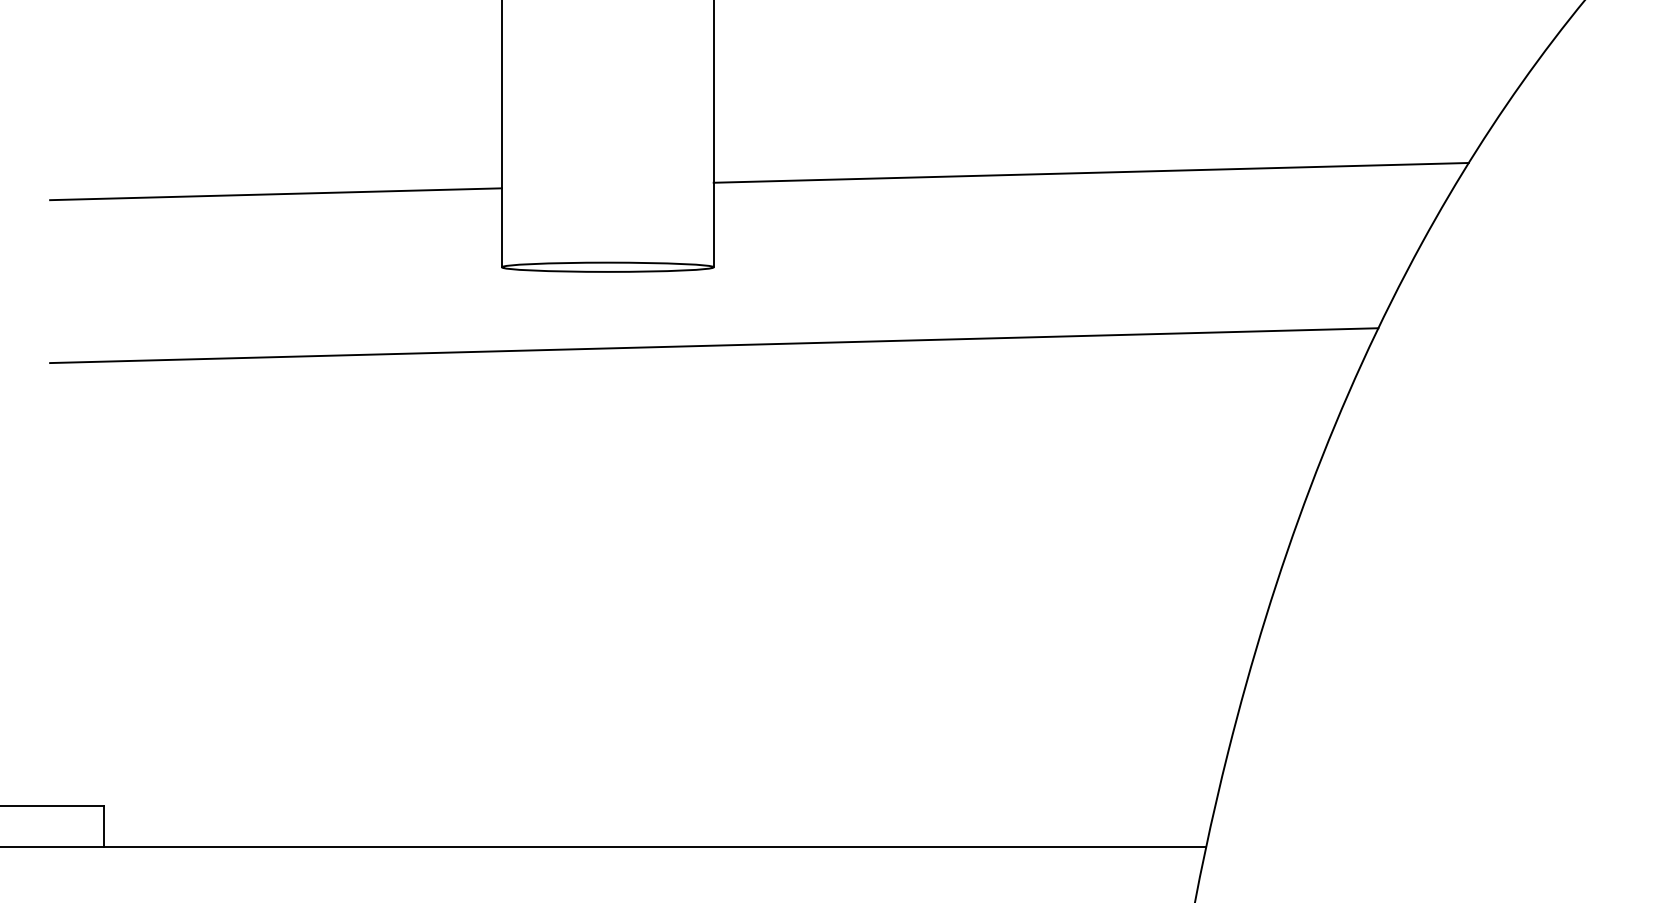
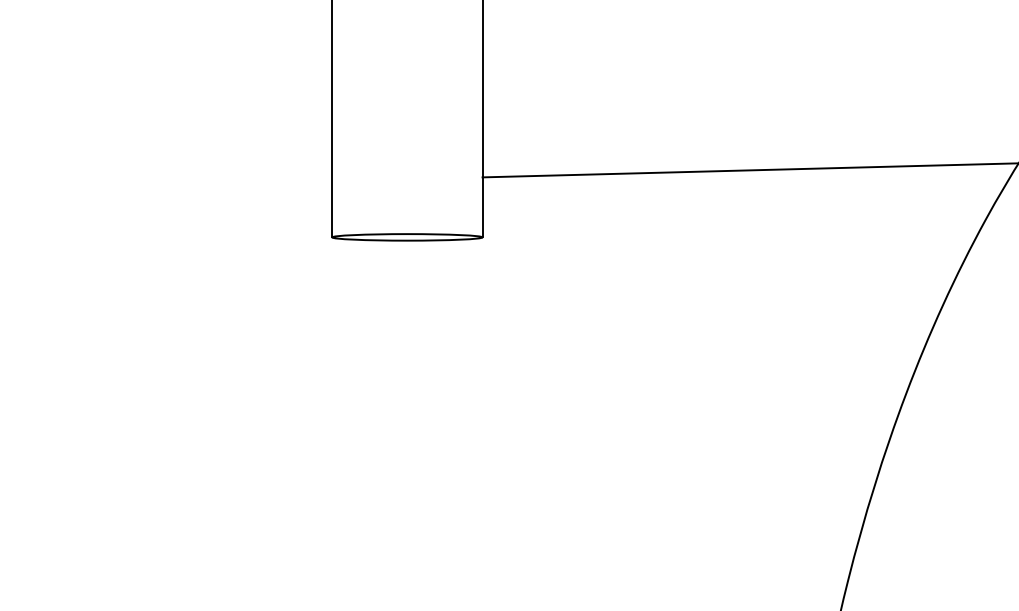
line: (276, 194) -> (172, 185), removed
line: (714, 345) -> (483, 292), removed

